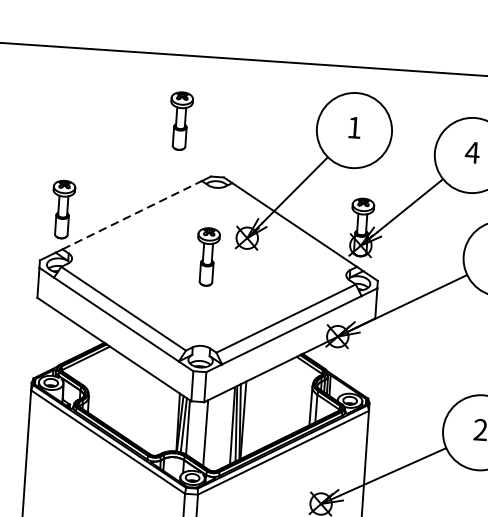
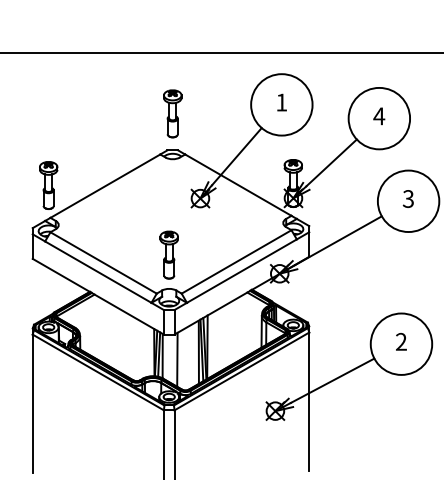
part: (180, 120) -> (172, 113), moved
line: (132, 214) -> (105, 185), dashed -> solid
part: (206, 256) -> (168, 254), moved

